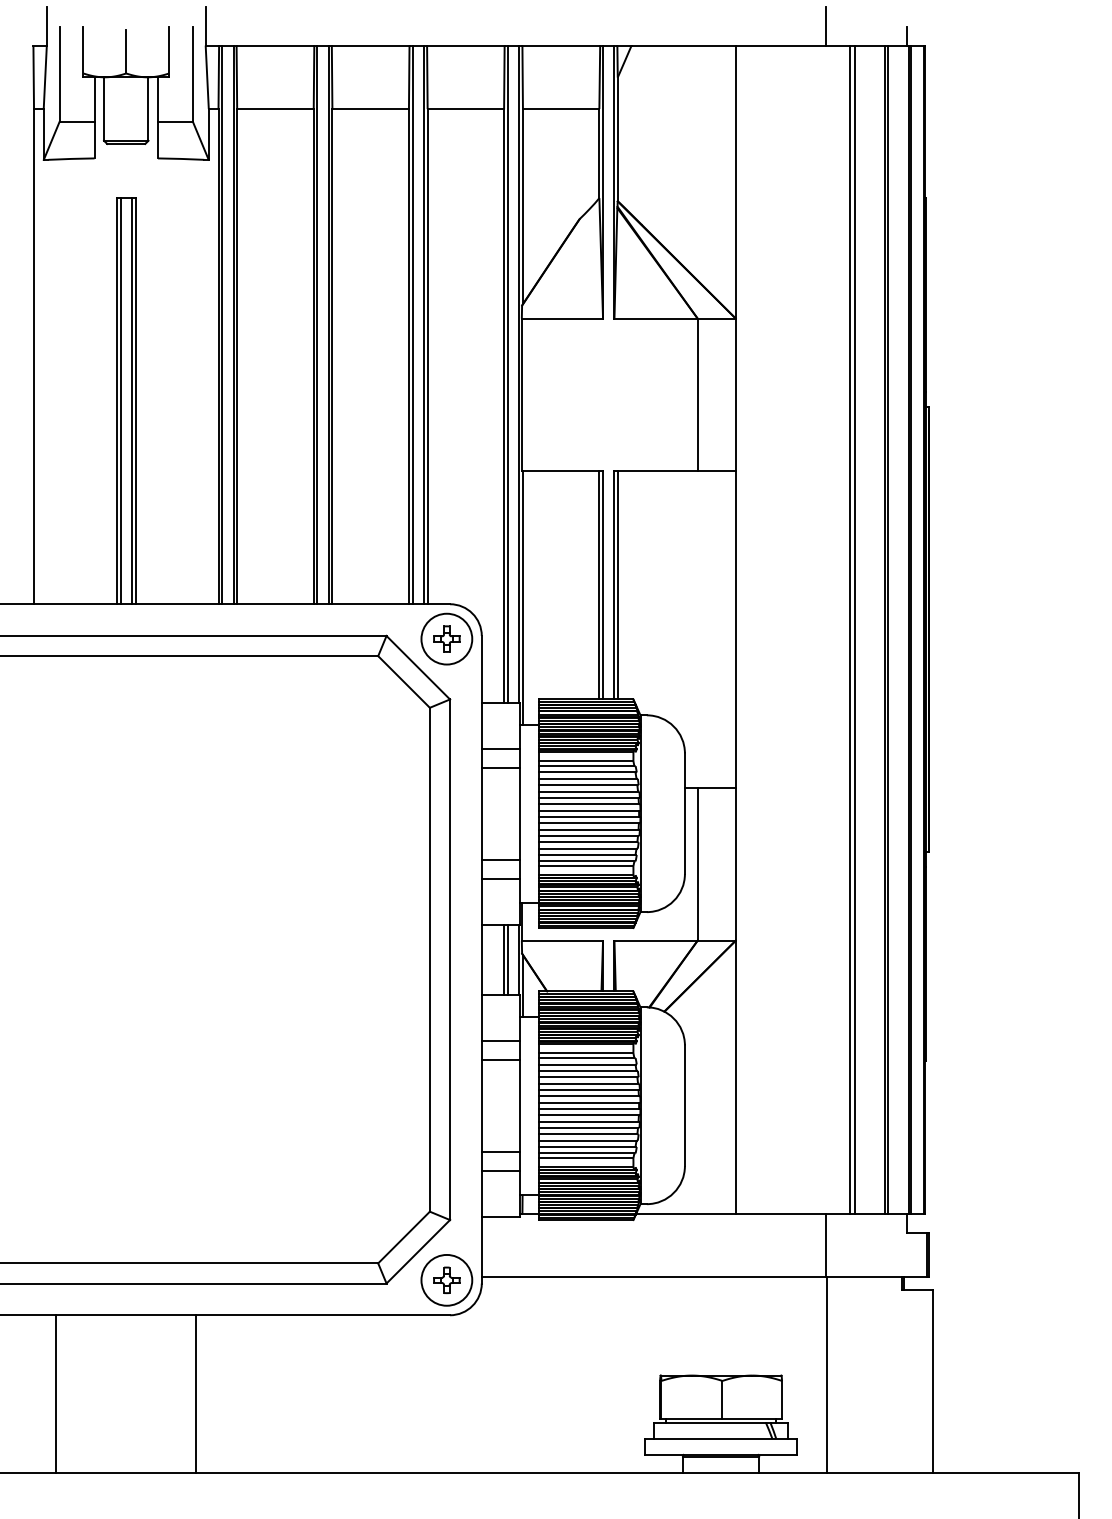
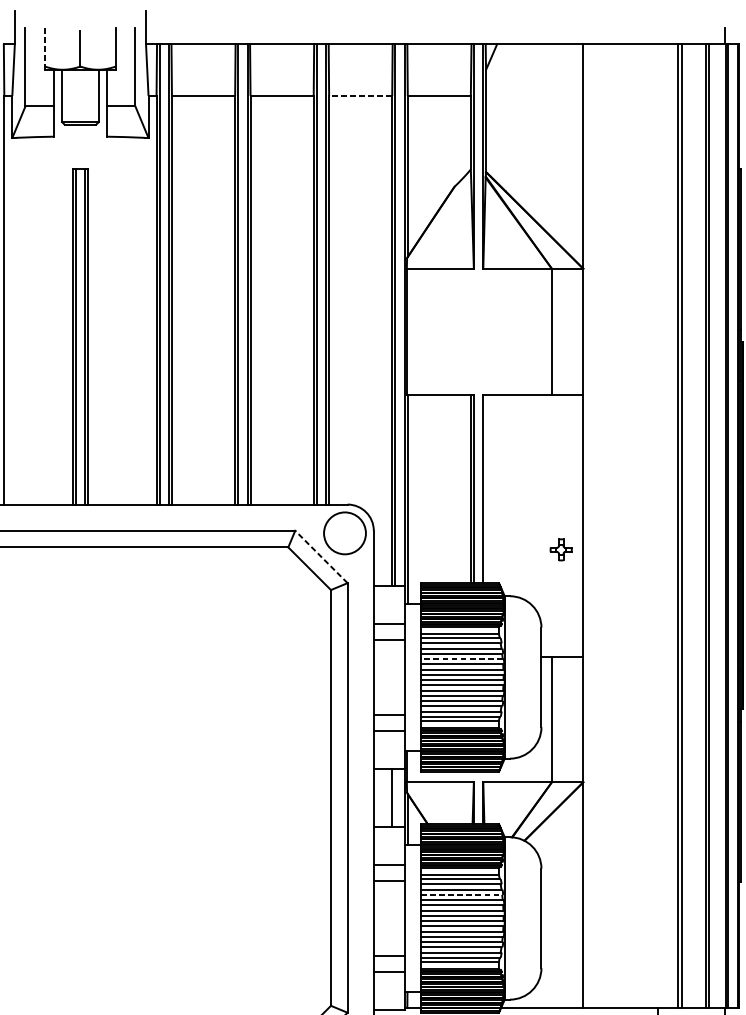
line: (826, 25) -> (658, 27), removed
line: (83, 52) -> (45, 49), solid -> dashed
line: (465, 109) -> (360, 96), solid -> dashed
line: (617, 584) -> (485, 488), removed
part: (446, 638) -> (560, 549), moved
line: (418, 667) -> (321, 556), solid -> dashed
line: (588, 791) -> (461, 659), solid -> dashed
line: (507, 959) -> (395, 797), removed
line: (588, 1077) -> (461, 895), solid -> dashed

